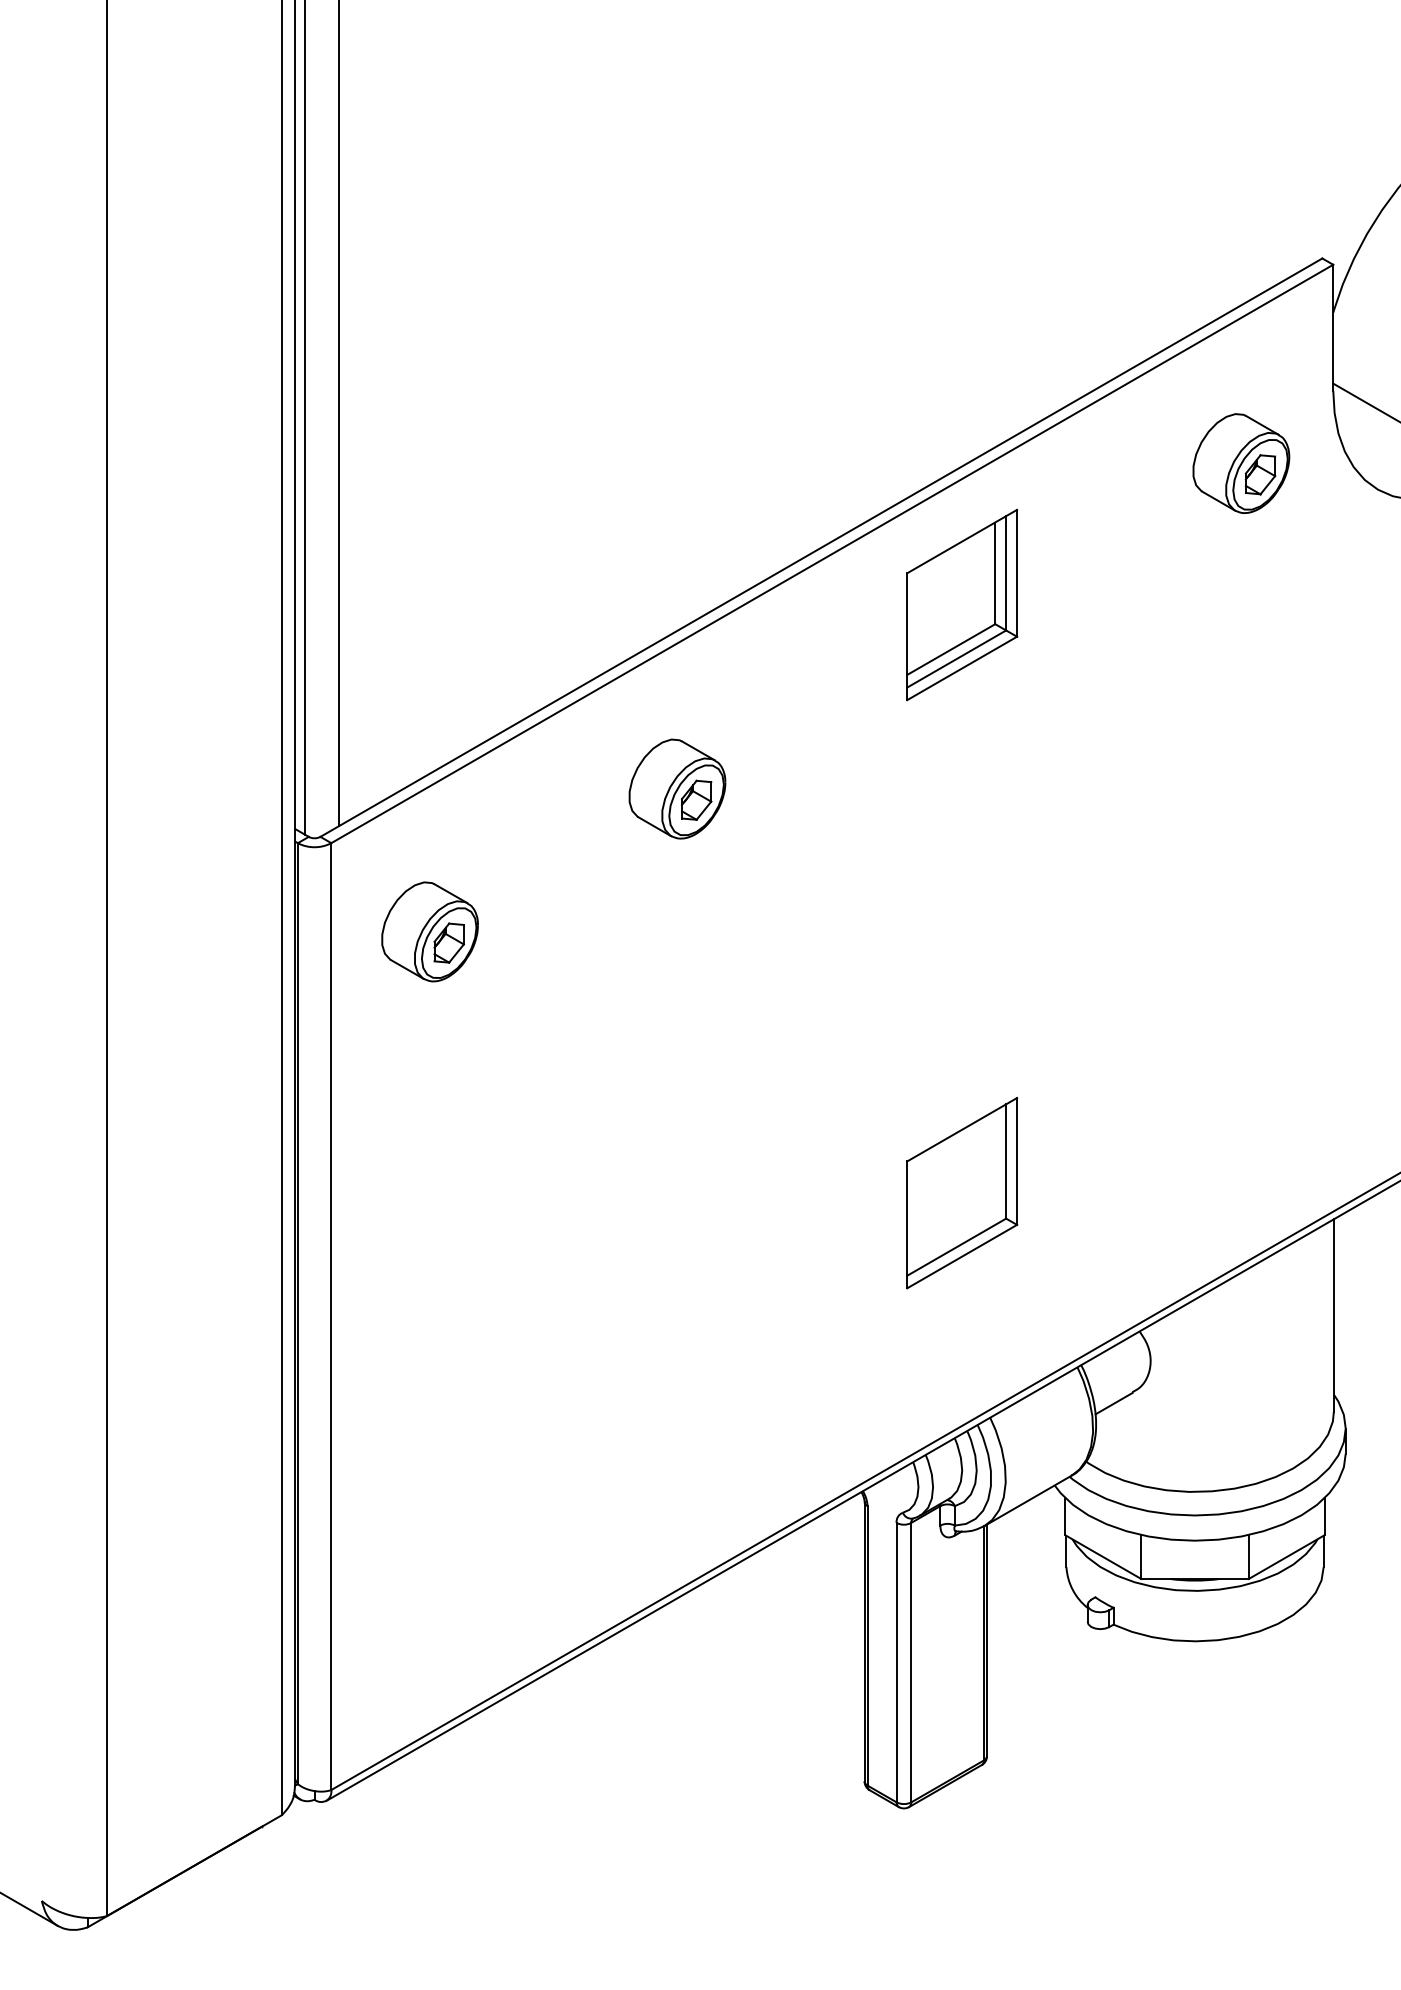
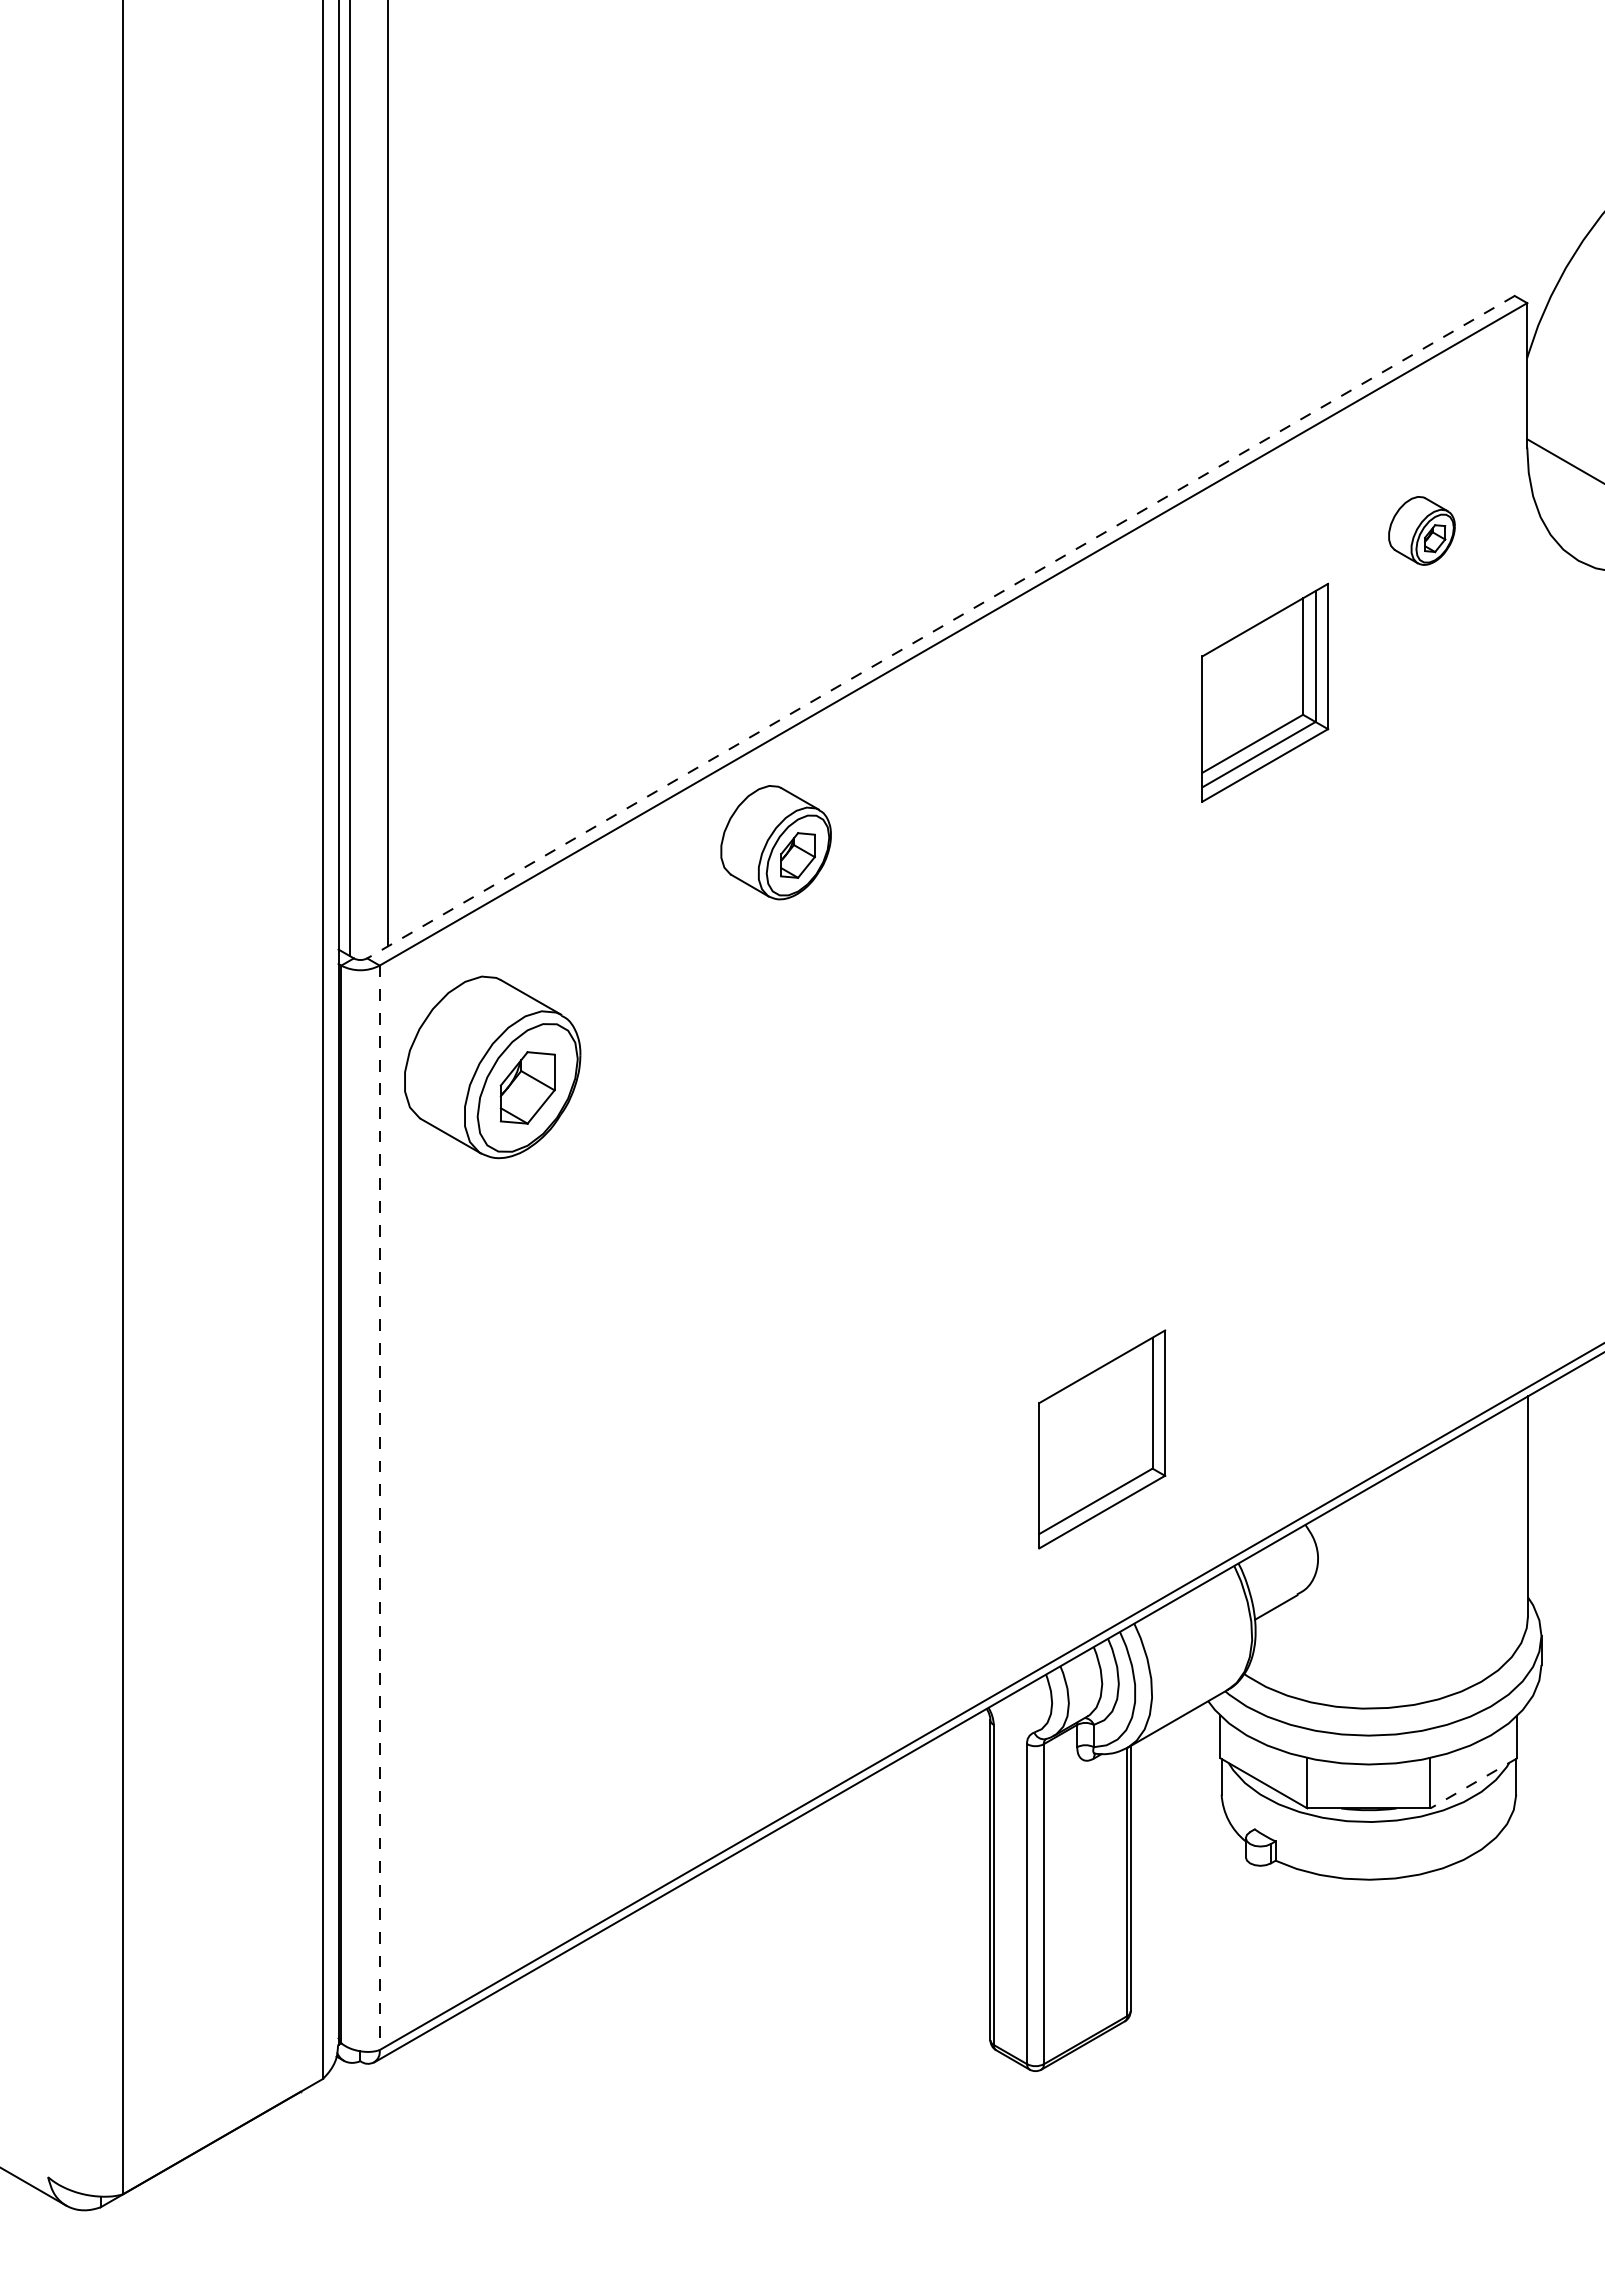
part: (1240, 463) -> (1421, 530), size x0.6
line: (820, 547) -> (940, 627), solid -> dashed
part: (962, 604) -> (1265, 692), moved
part: (676, 788) -> (775, 842), moved
part: (429, 931) -> (492, 1066), size x1.6
part: (962, 1193) -> (1102, 1439), moved
line: (331, 1317) -> (379, 1508), solid -> dashed
line: (1286, 1557) -> (1473, 1783), solid -> dashed

